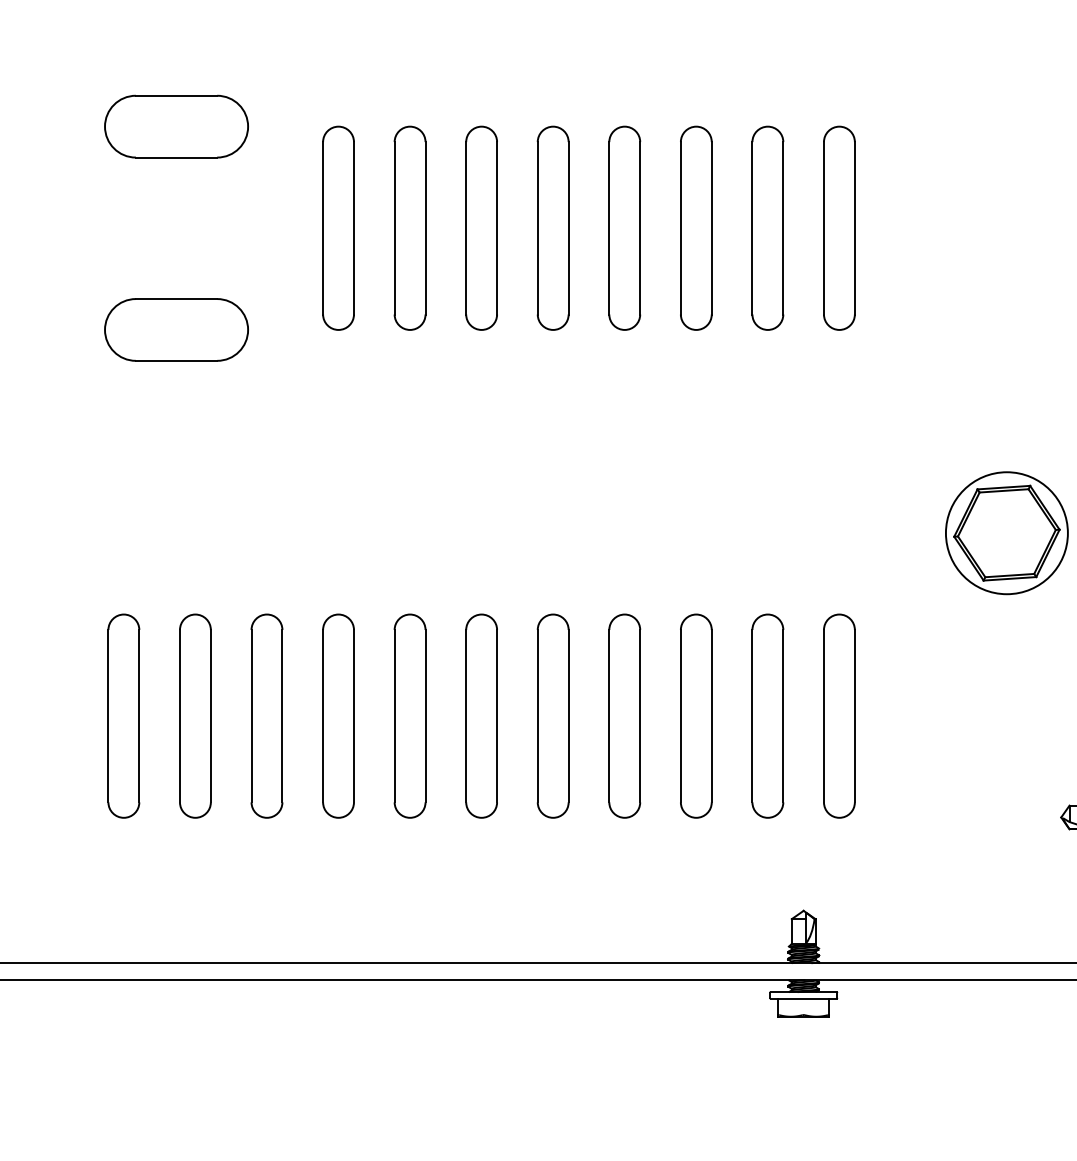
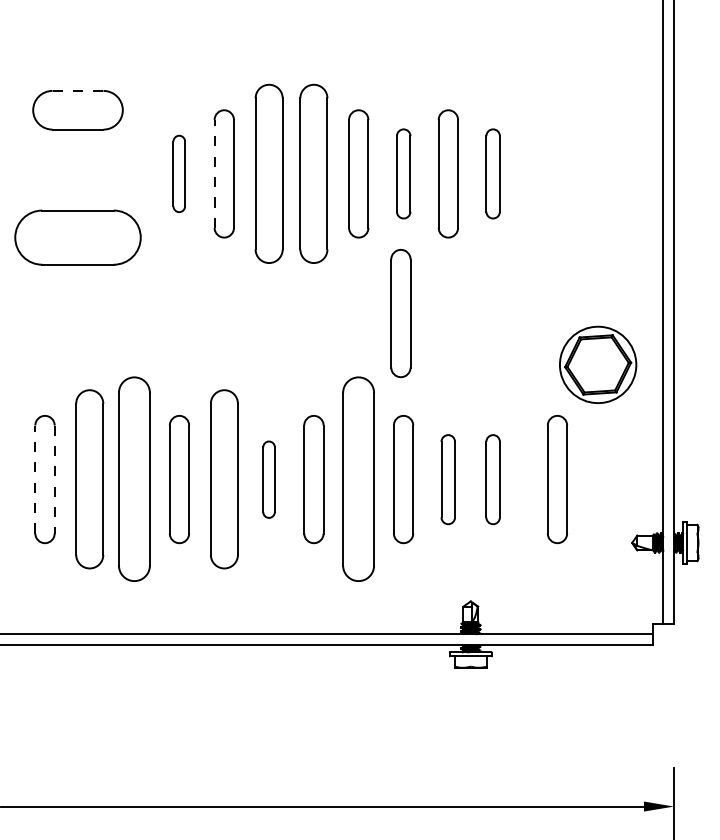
line: (177, 95) -> (78, 90), solid -> dashed
part: (336, 227) -> (178, 173), size x0.6
line: (394, 227) -> (214, 173), solid -> dashed
part: (480, 227) -> (268, 173), size x1.4
part: (552, 227) -> (313, 173), size x1.4
part: (696, 227) -> (403, 173), size x0.7
part: (838, 227) -> (492, 173), size x0.7
part: (175, 329) -> (77, 237), size x1.4
part: (691, 451) -> (400, 313), added
line: (108, 716) -> (35, 479), solid -> dashed
line: (139, 716) -> (54, 479), solid -> dashed
part: (194, 716) -> (89, 479), size x1.4
part: (266, 716) -> (134, 479), size x1.6
part: (408, 716) -> (223, 479), size x1.4
part: (480, 716) -> (268, 479), size x0.6
part: (624, 716) -> (358, 479), size x1.6
part: (766, 716) -> (447, 479), size x0.7
part: (838, 716) -> (492, 479), size x0.7
part: (942, 716) -> (557, 479), added

